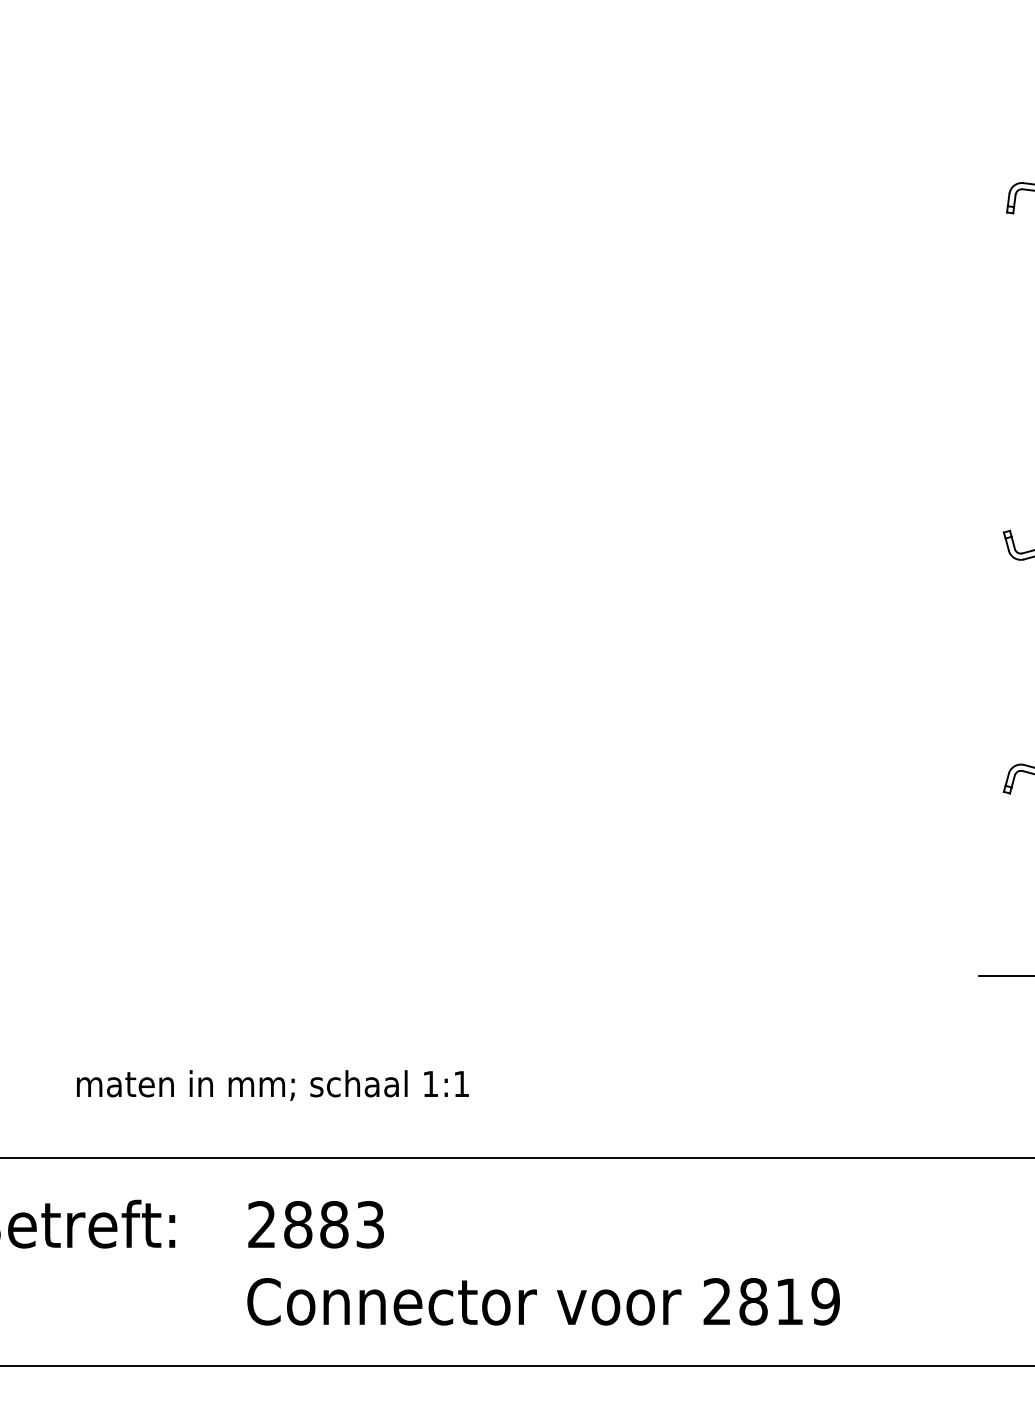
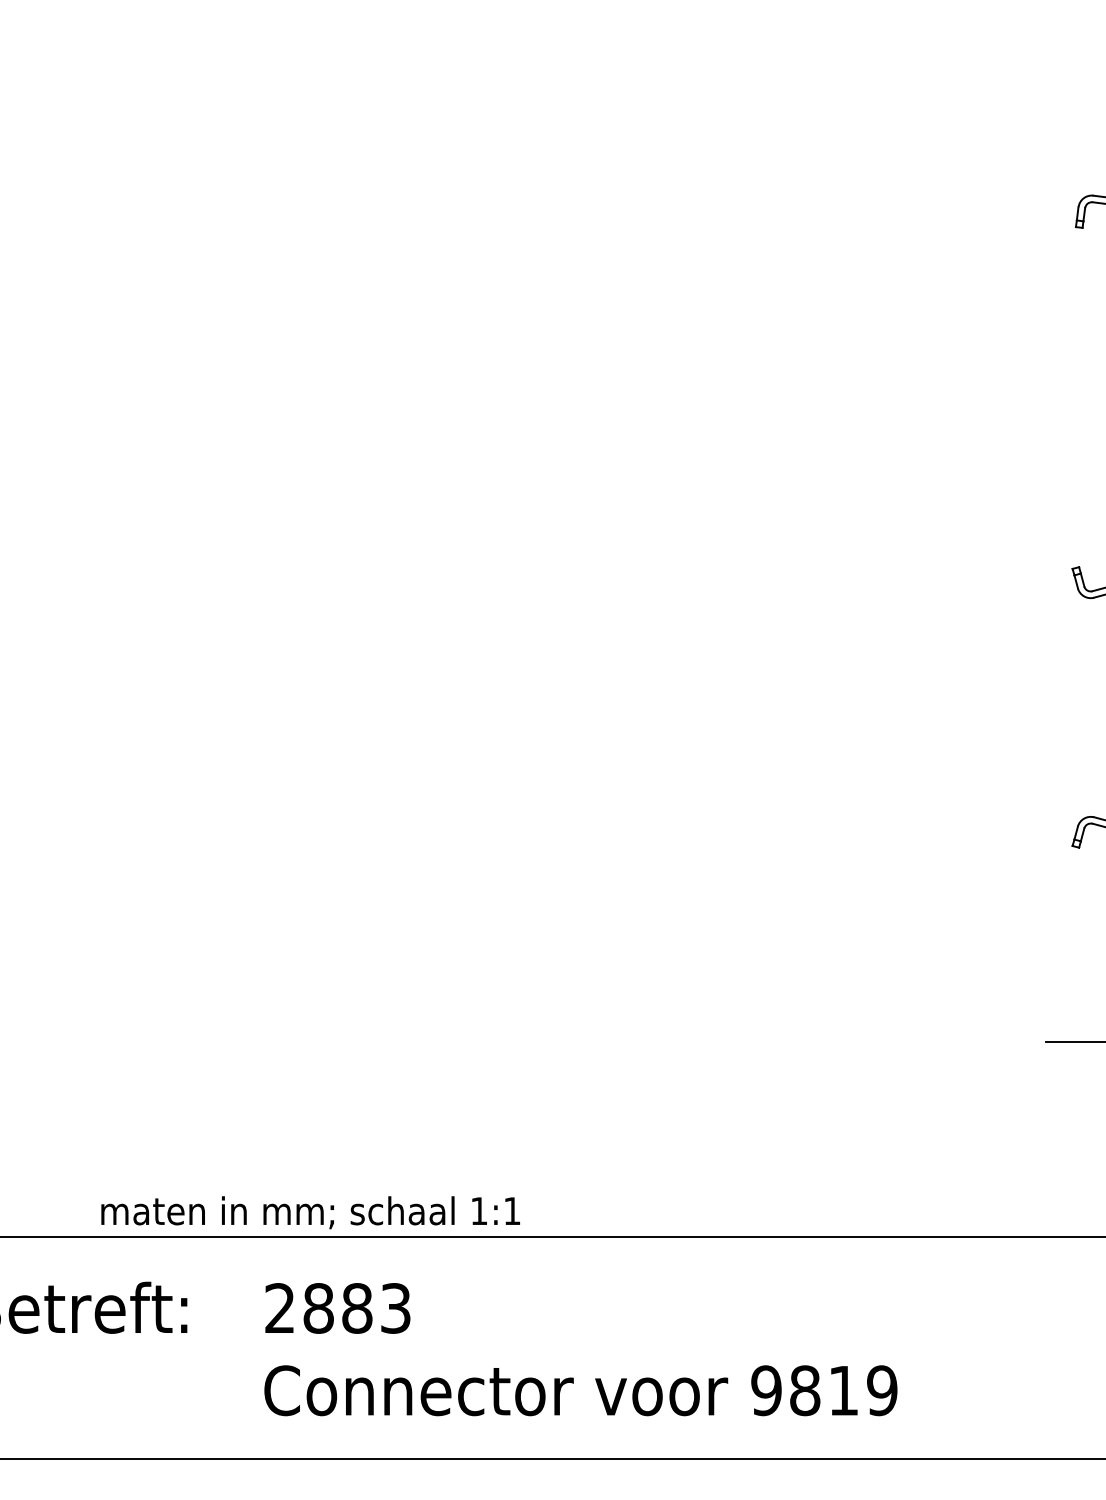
text: (272, 1085) -> (310, 1212), moved
text: (717, 1301) -> (766, 1390), 2819 -> 9819

